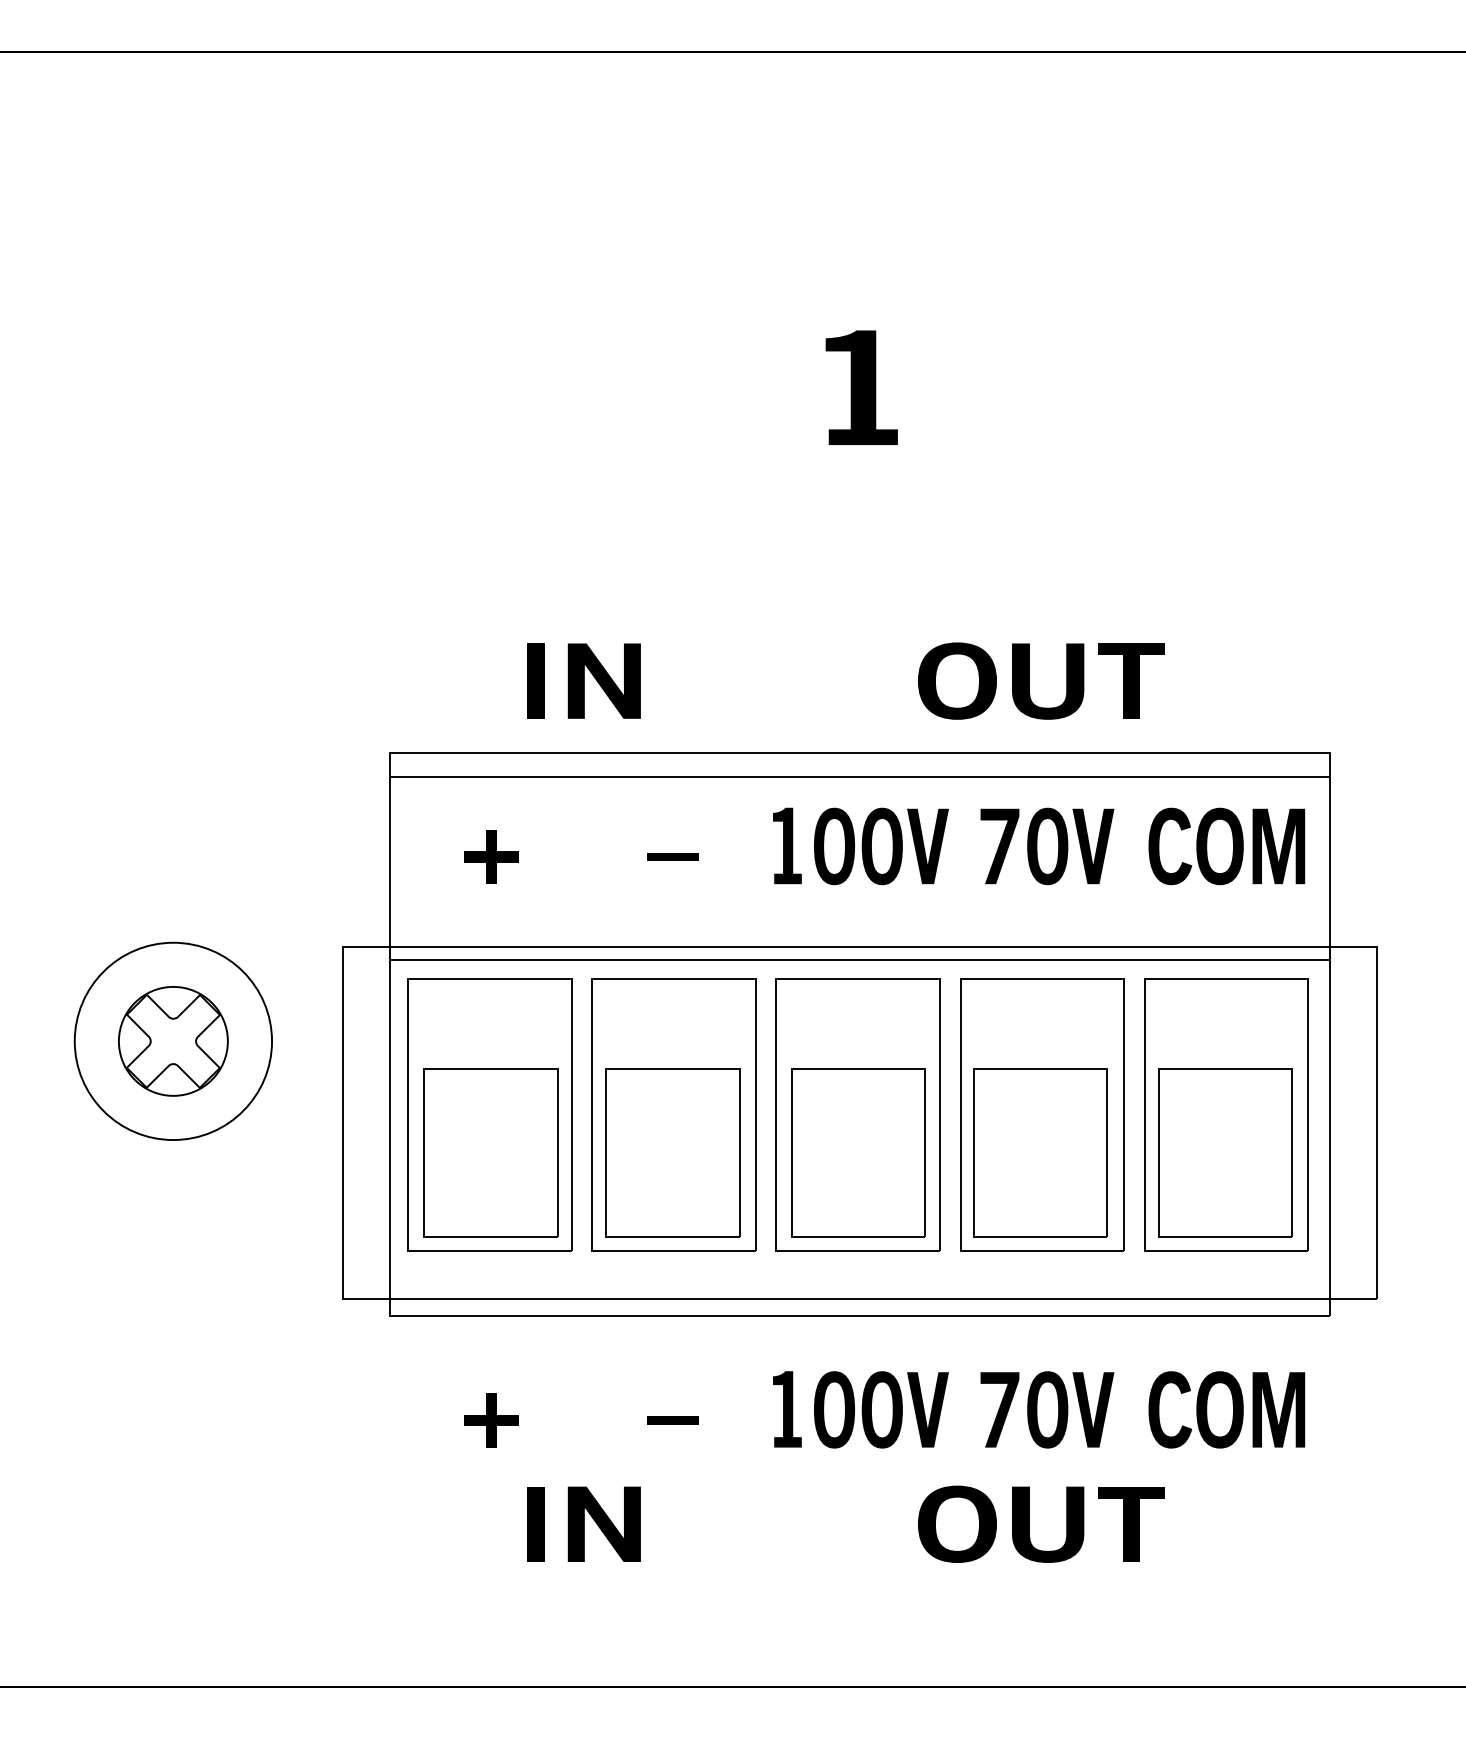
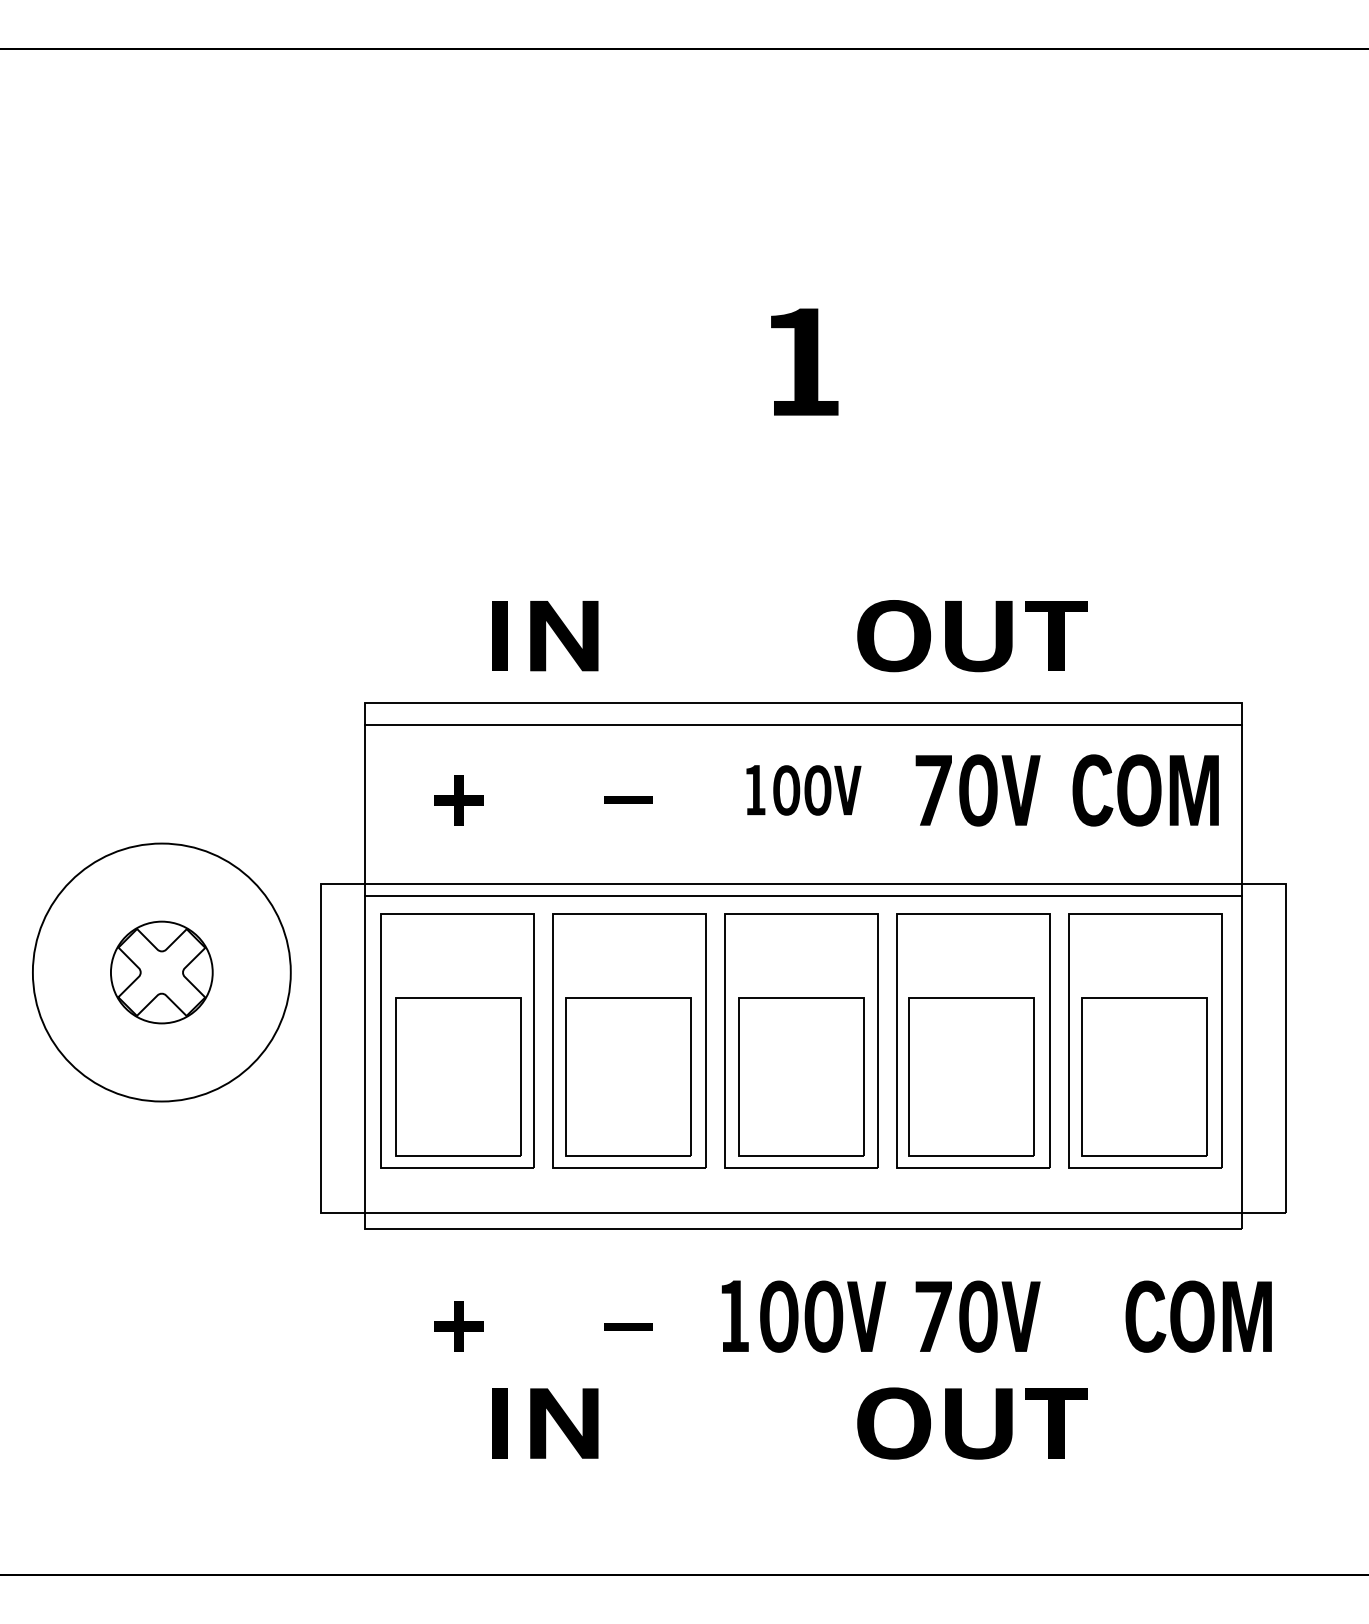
part: (860, 846) -> (803, 790), size x0.7
circle: (173, 1041) -> (161, 972), size x1.4
part: (1226, 1409) -> (1198, 1316), moved

